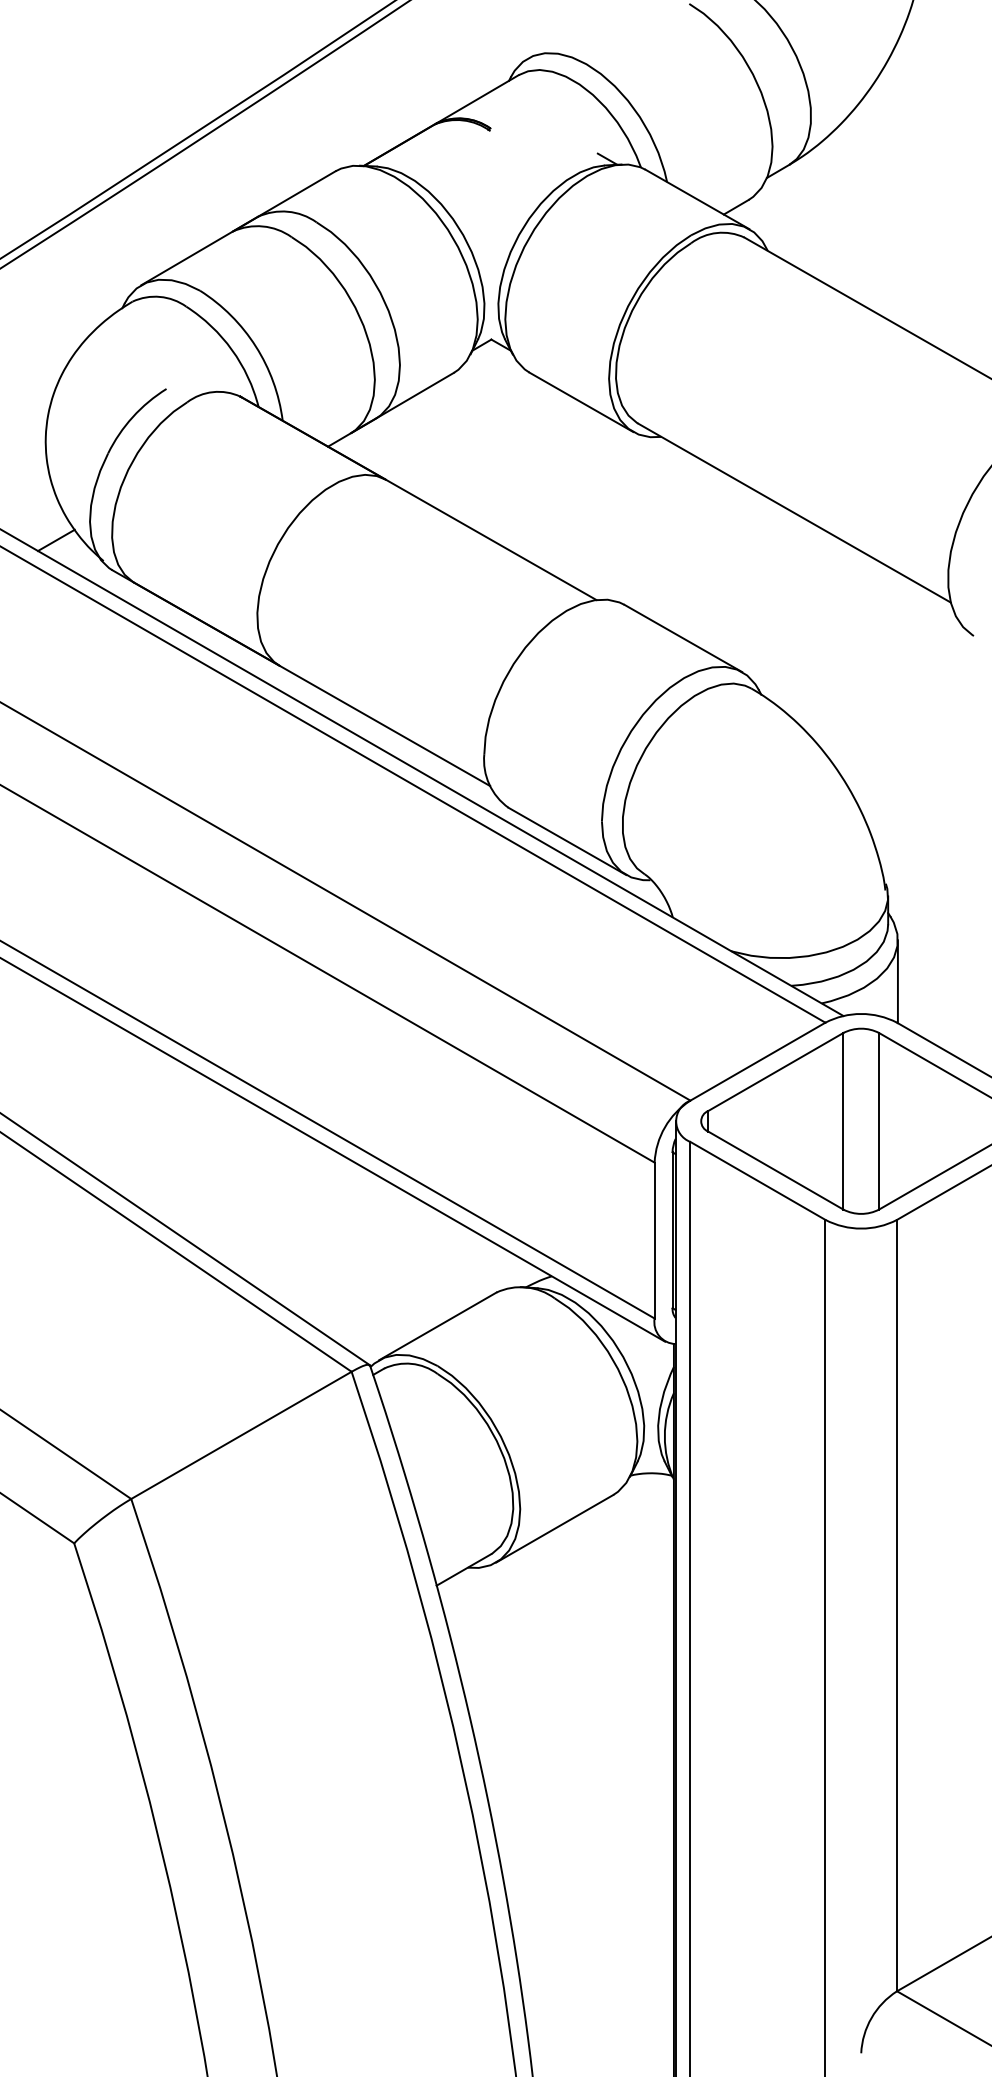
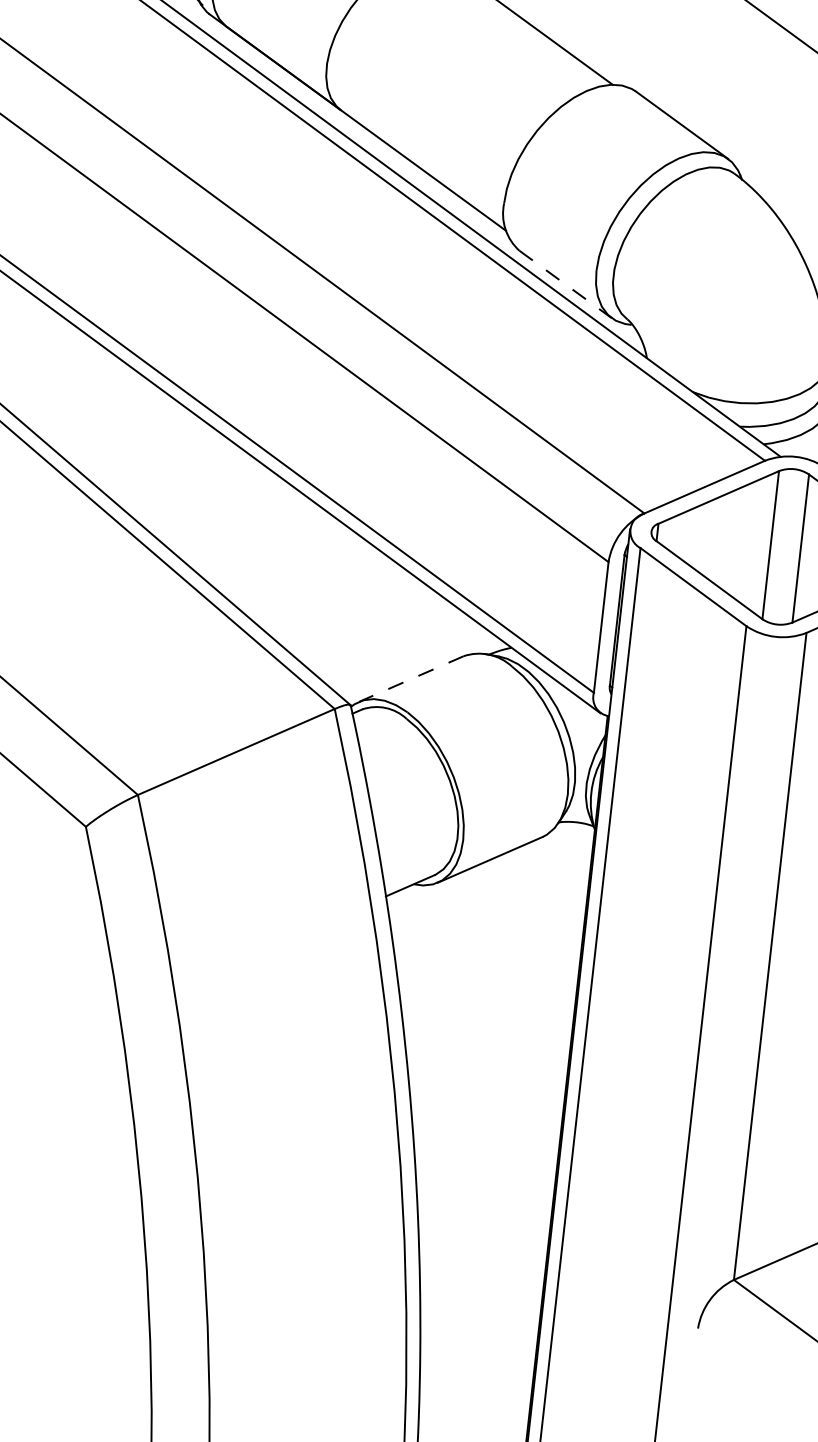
line: (567, 841) -> (565, 284), solid -> dashed
line: (437, 1326) -> (411, 679), solid -> dashed

